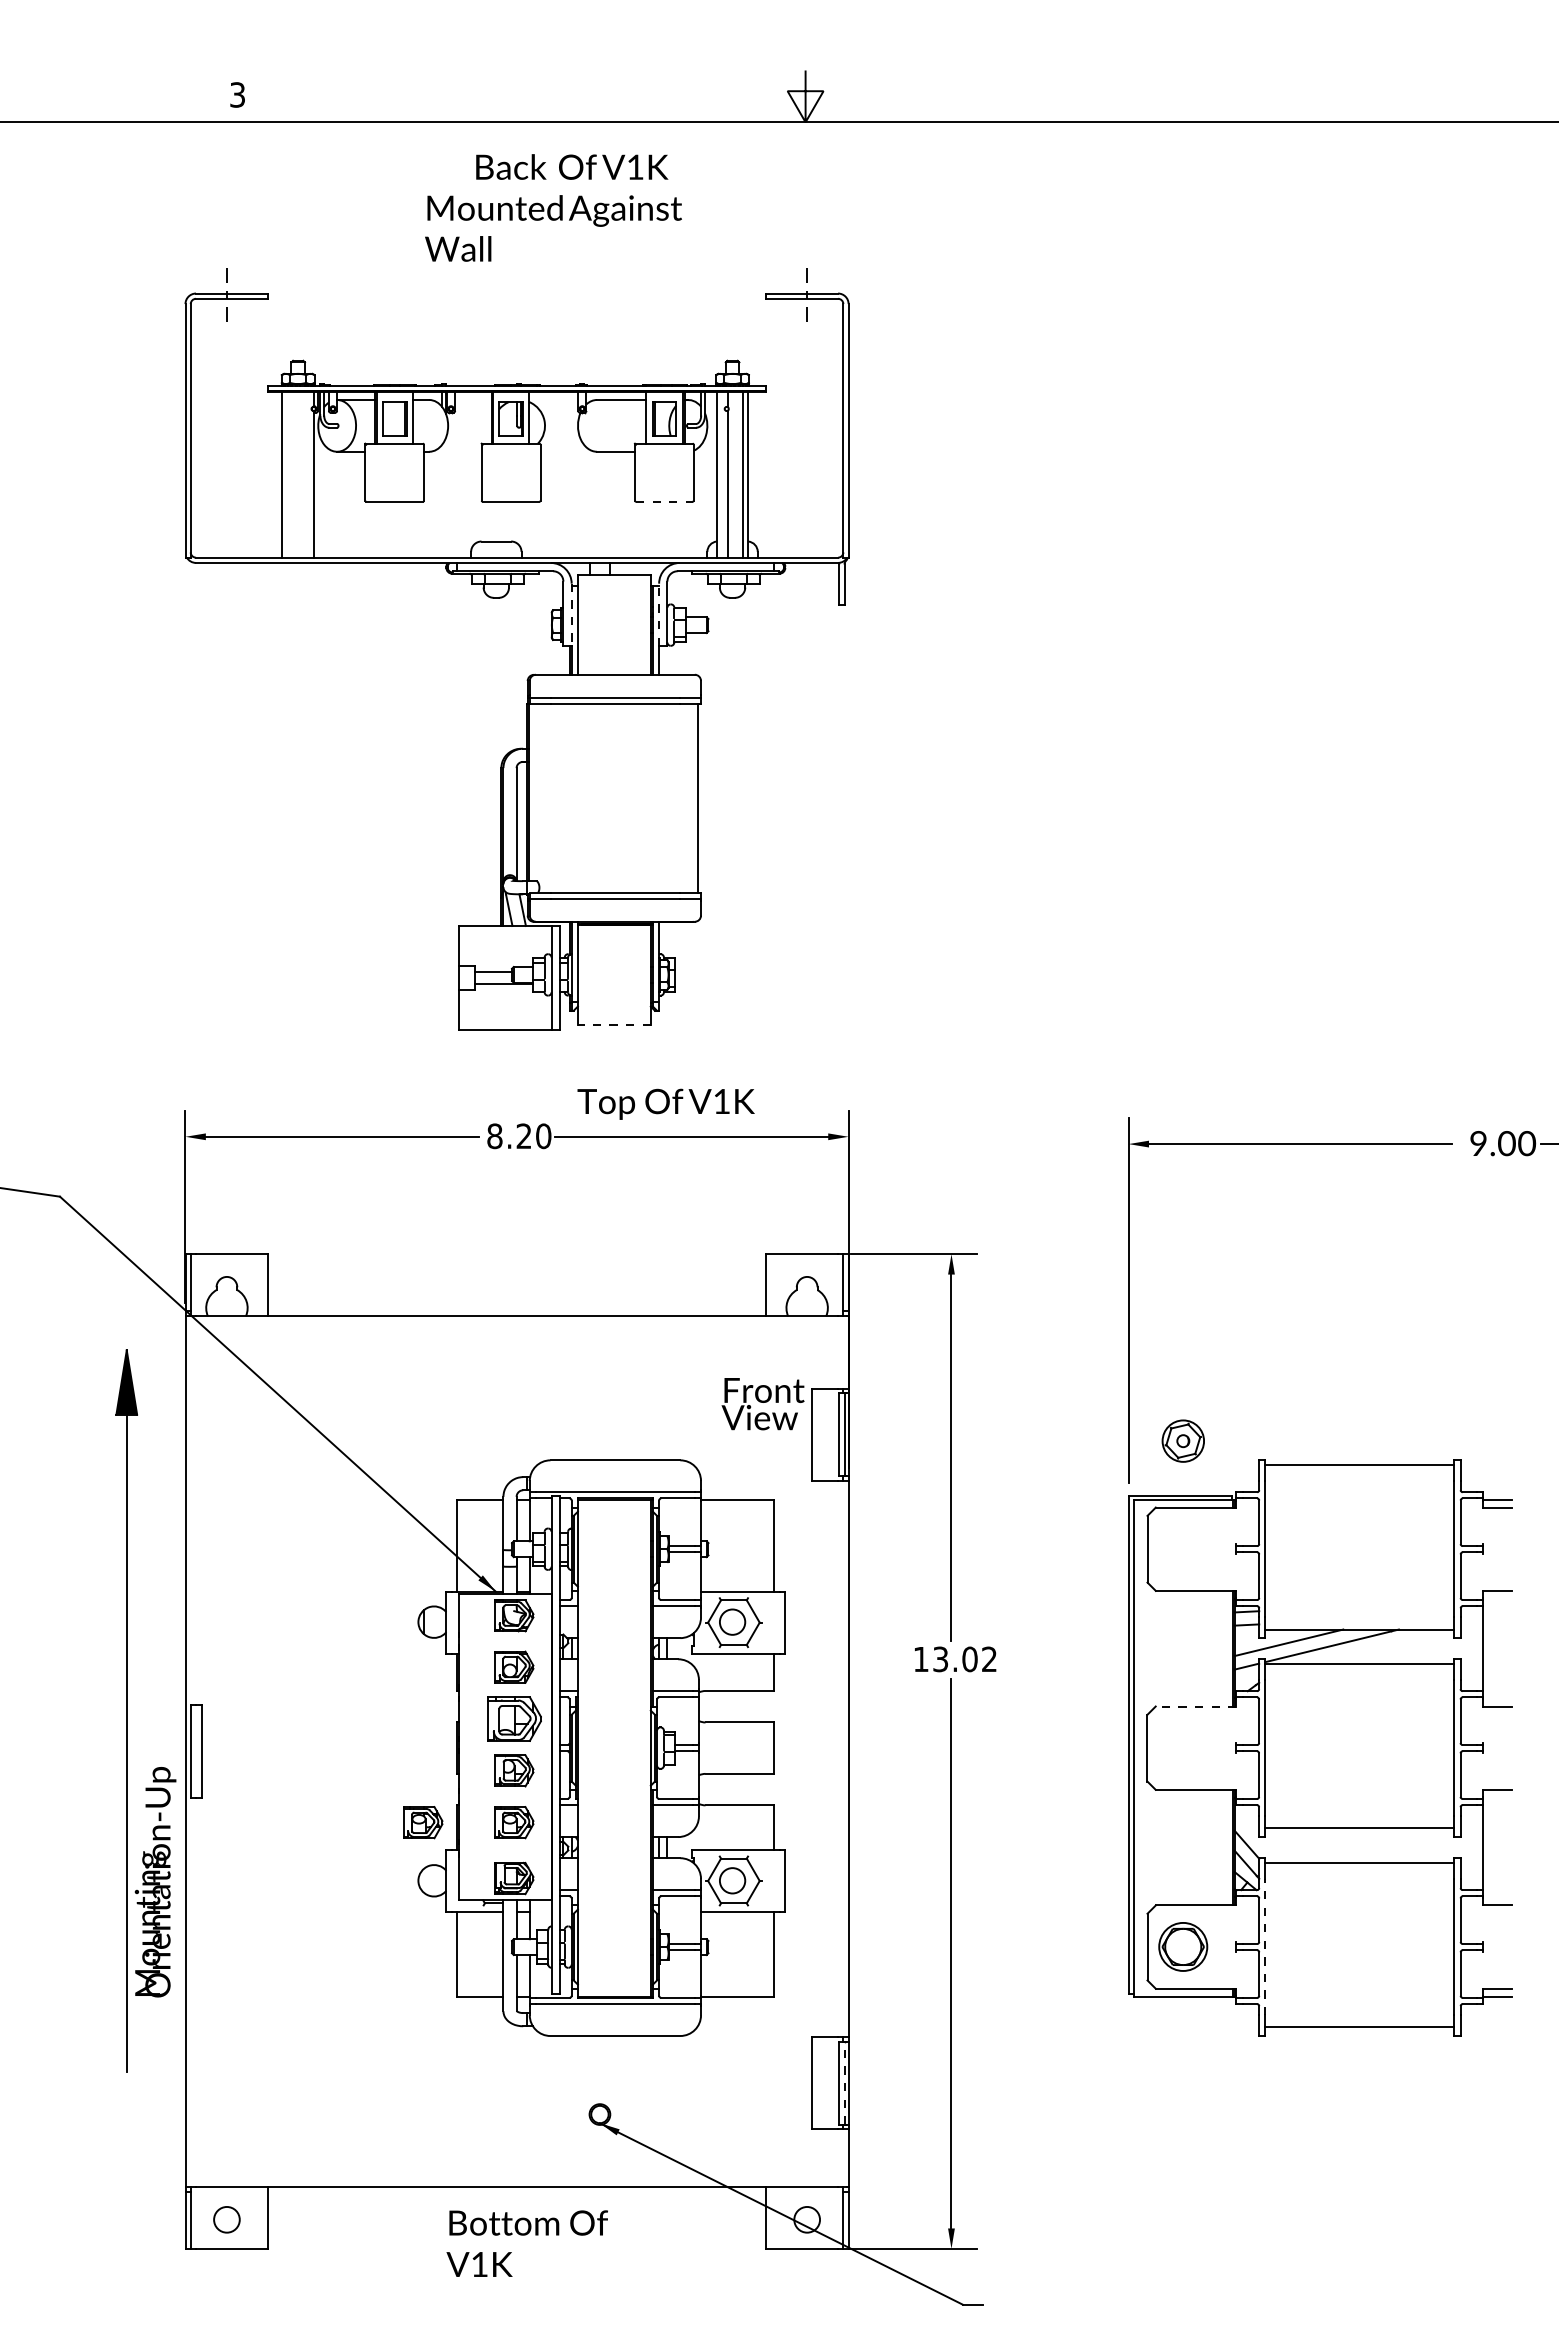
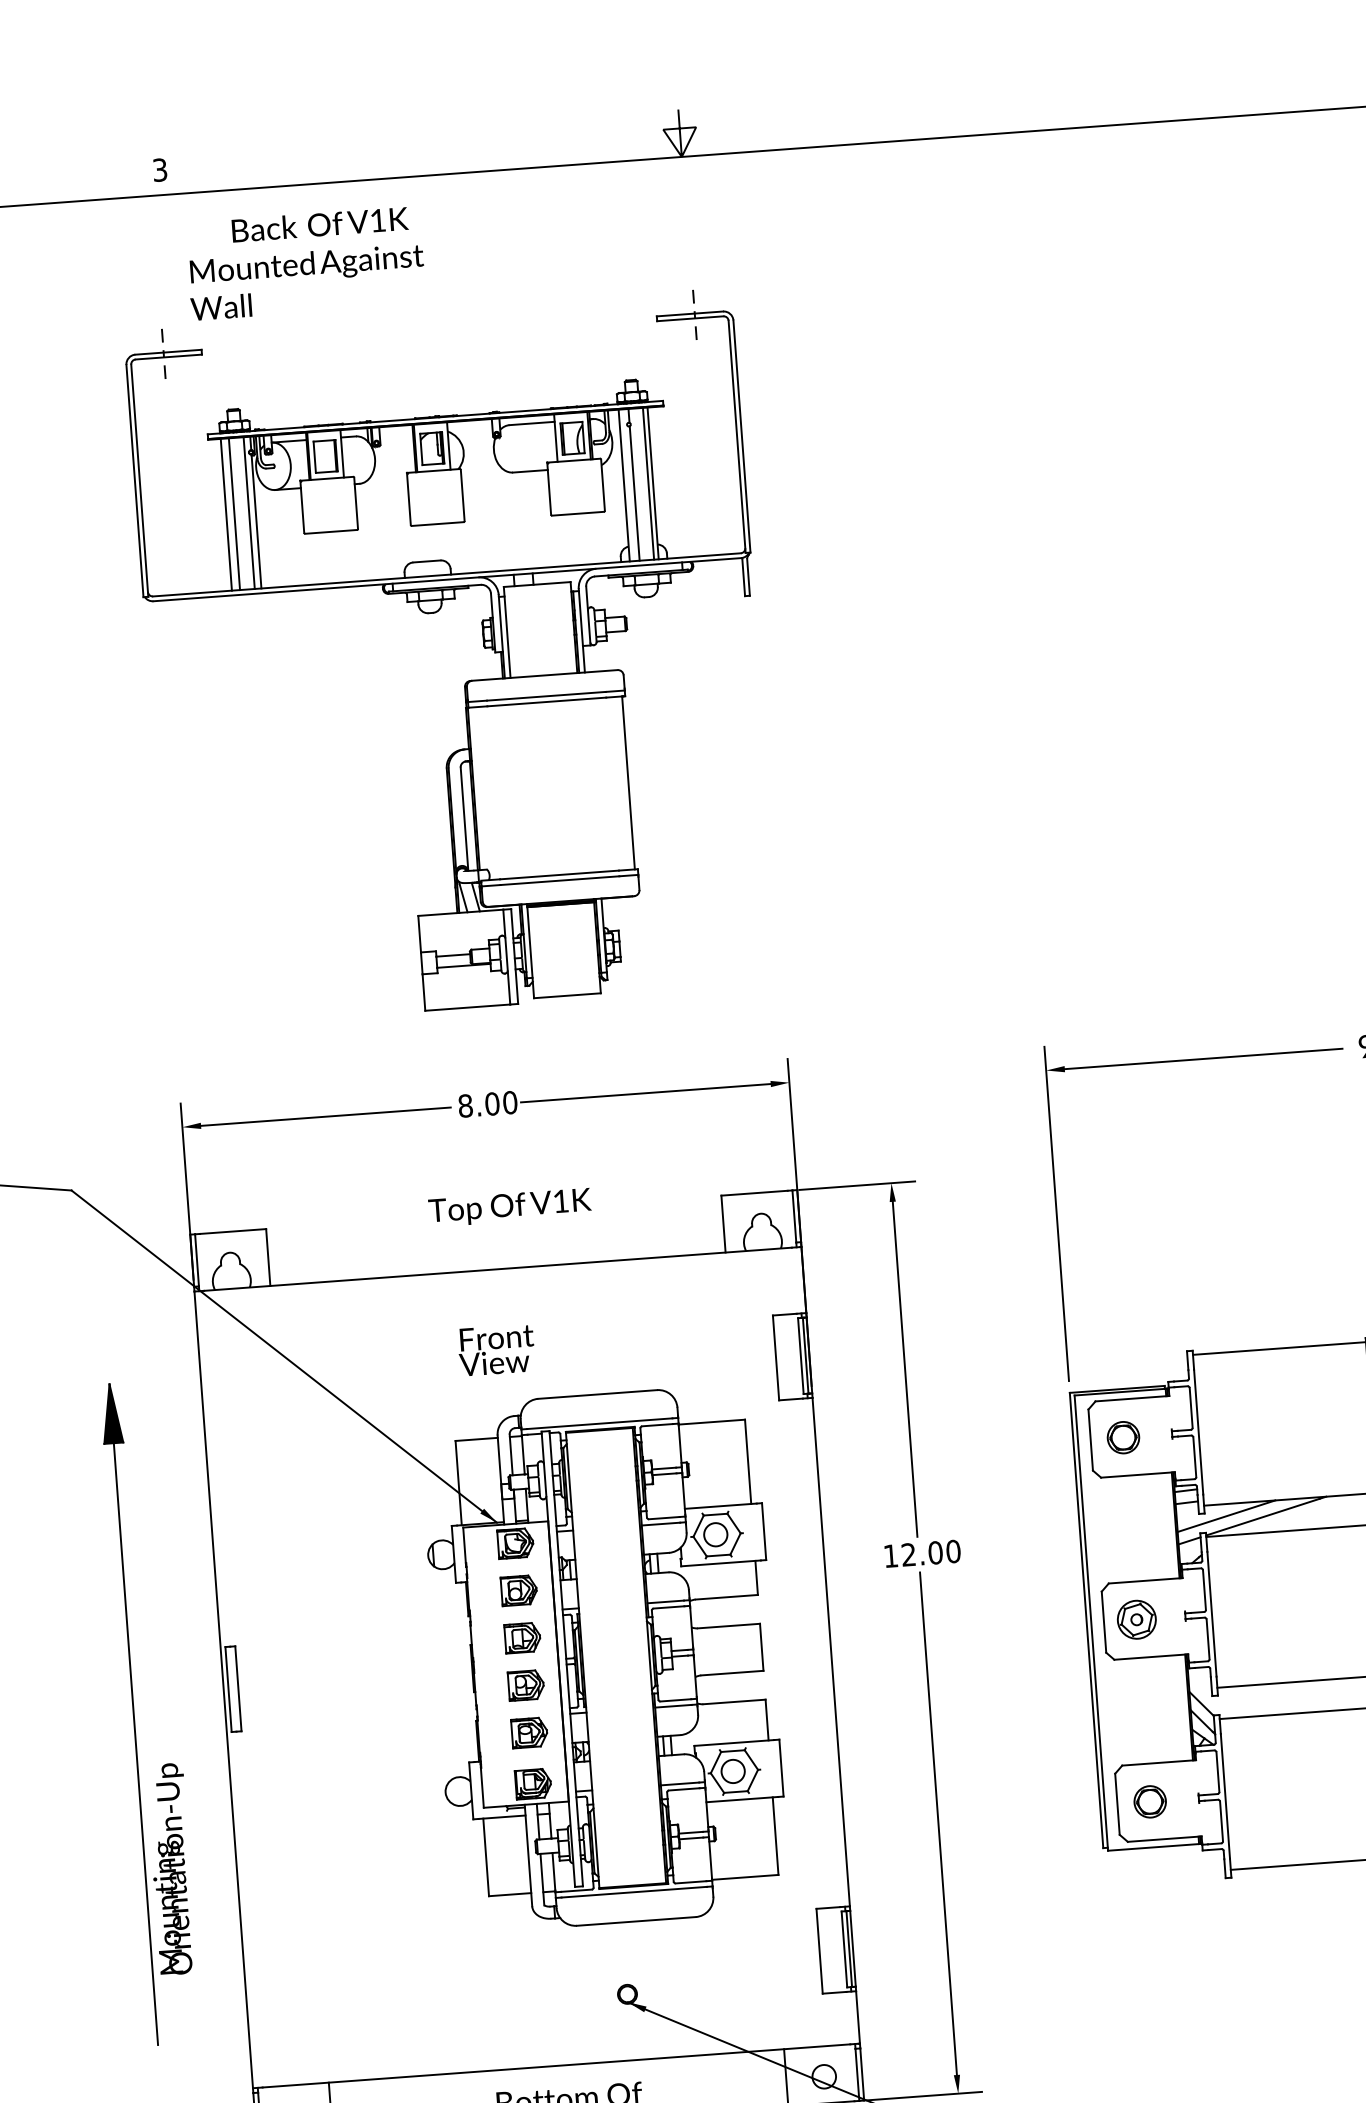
text: (553, 207) -> (305, 262), moved
line: (290, 474) -> (234, 513), added
line: (307, 474) -> (249, 512), added
line: (664, 501) -> (578, 513), dashed -> solid
line: (659, 614) -> (581, 617), dashed -> solid
line: (571, 615) -> (500, 624), dashed -> solid
line: (613, 1024) -> (566, 995), dashed -> solid
text: (665, 1103) -> (509, 1206), moved
text: (523, 1136) -> (491, 1104), 8.20 -> 8.00
text: (762, 1404) -> (496, 1350), moved
part: (1182, 1440) -> (1136, 1619), moved
part: (1183, 1549) -> (1123, 1437), added
text: (965, 1659) -> (931, 1553), 13.02 -> 12.00
line: (1195, 1706) -> (1145, 1580), dashed -> solid
part: (127, 1710) -> (134, 1713), moved
part: (514, 1718) -> (522, 1637), size x0.71
part: (423, 1822) -> (446, 1738), removed
line: (1265, 1946) -> (1225, 1795), dashed -> solid
part: (1183, 1947) -> (1150, 1802), size x0.71
line: (844, 2082) -> (849, 1948), dashed -> solid

